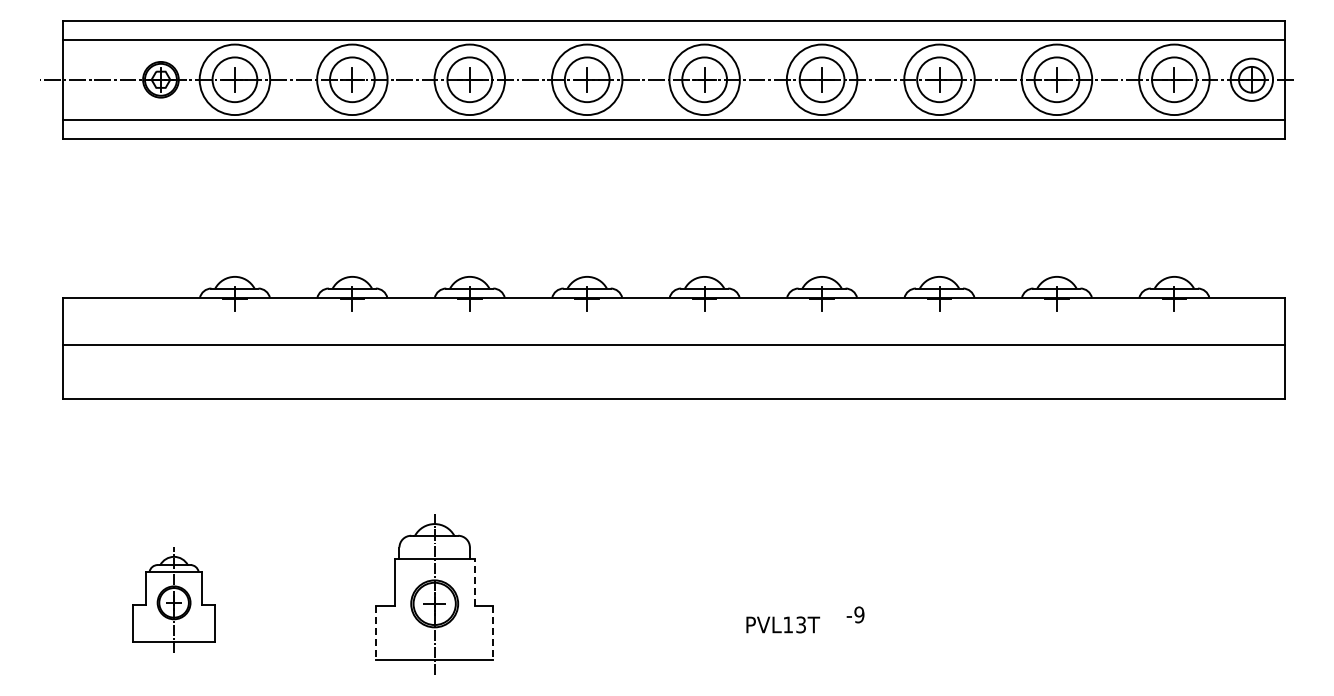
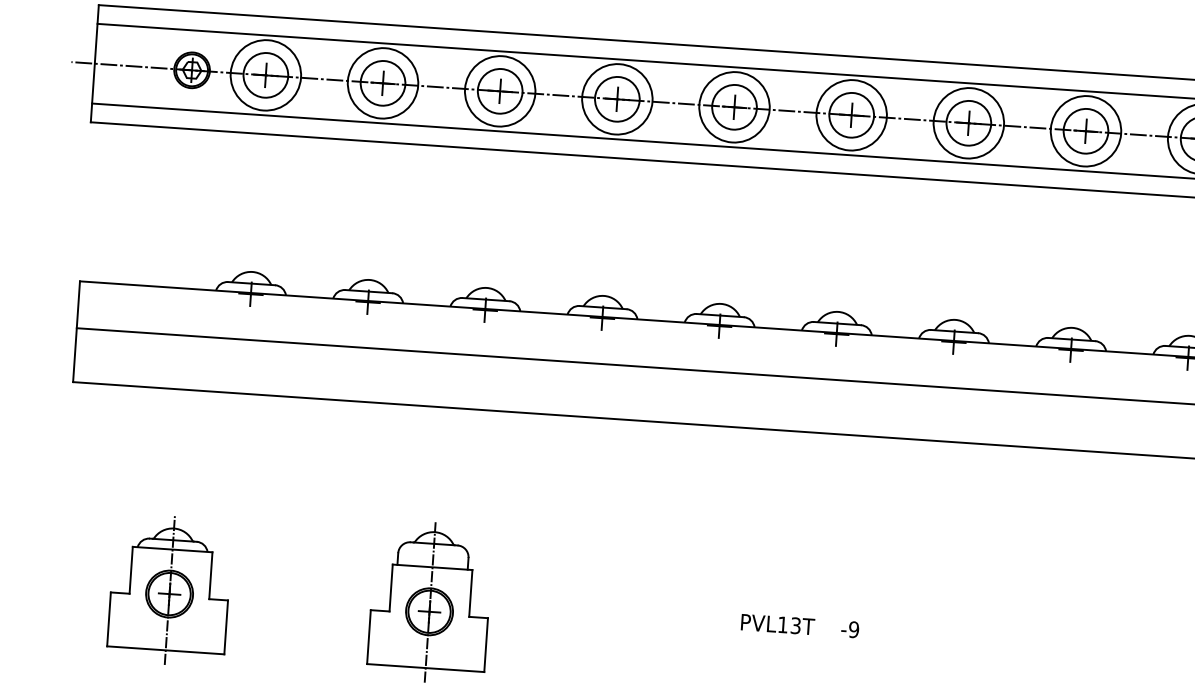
line: (474, 582) -> (470, 593), dashed -> solid
part: (173, 600) -> (169, 590), size x1.43
text: (855, 614) -> (850, 629), moved
text: (783, 624) -> (778, 624), moved
line: (375, 633) -> (368, 637), dashed -> solid
line: (493, 633) -> (486, 645), dashed -> solid

